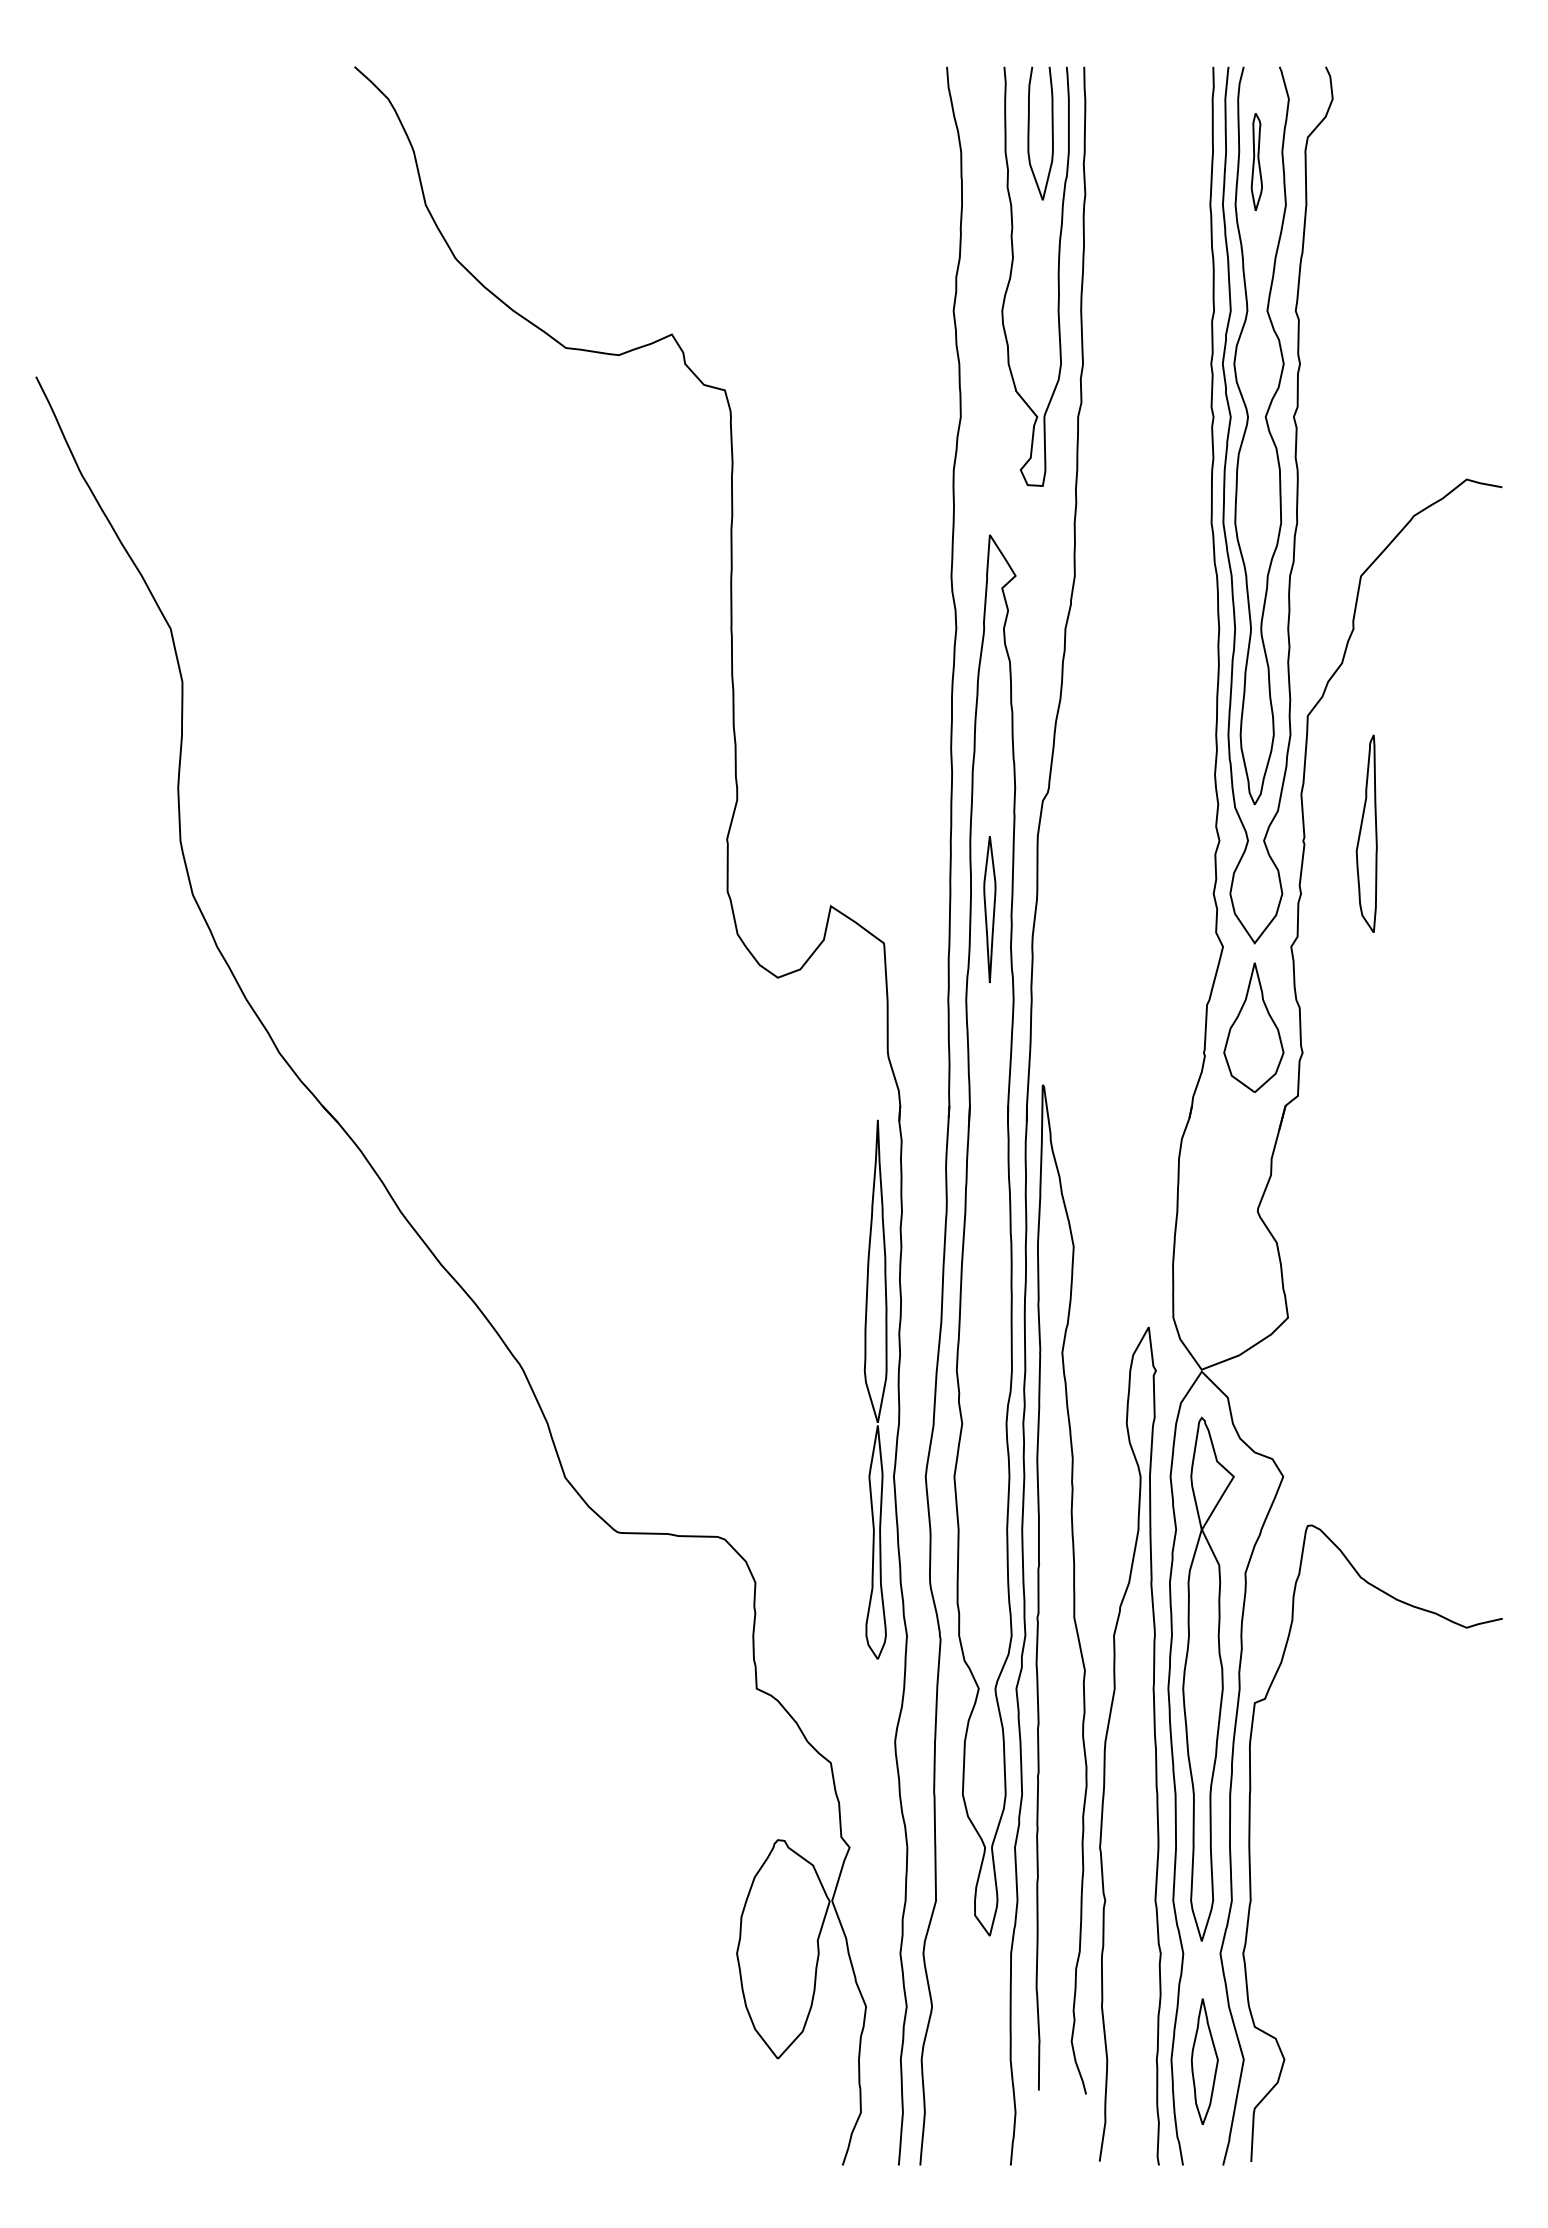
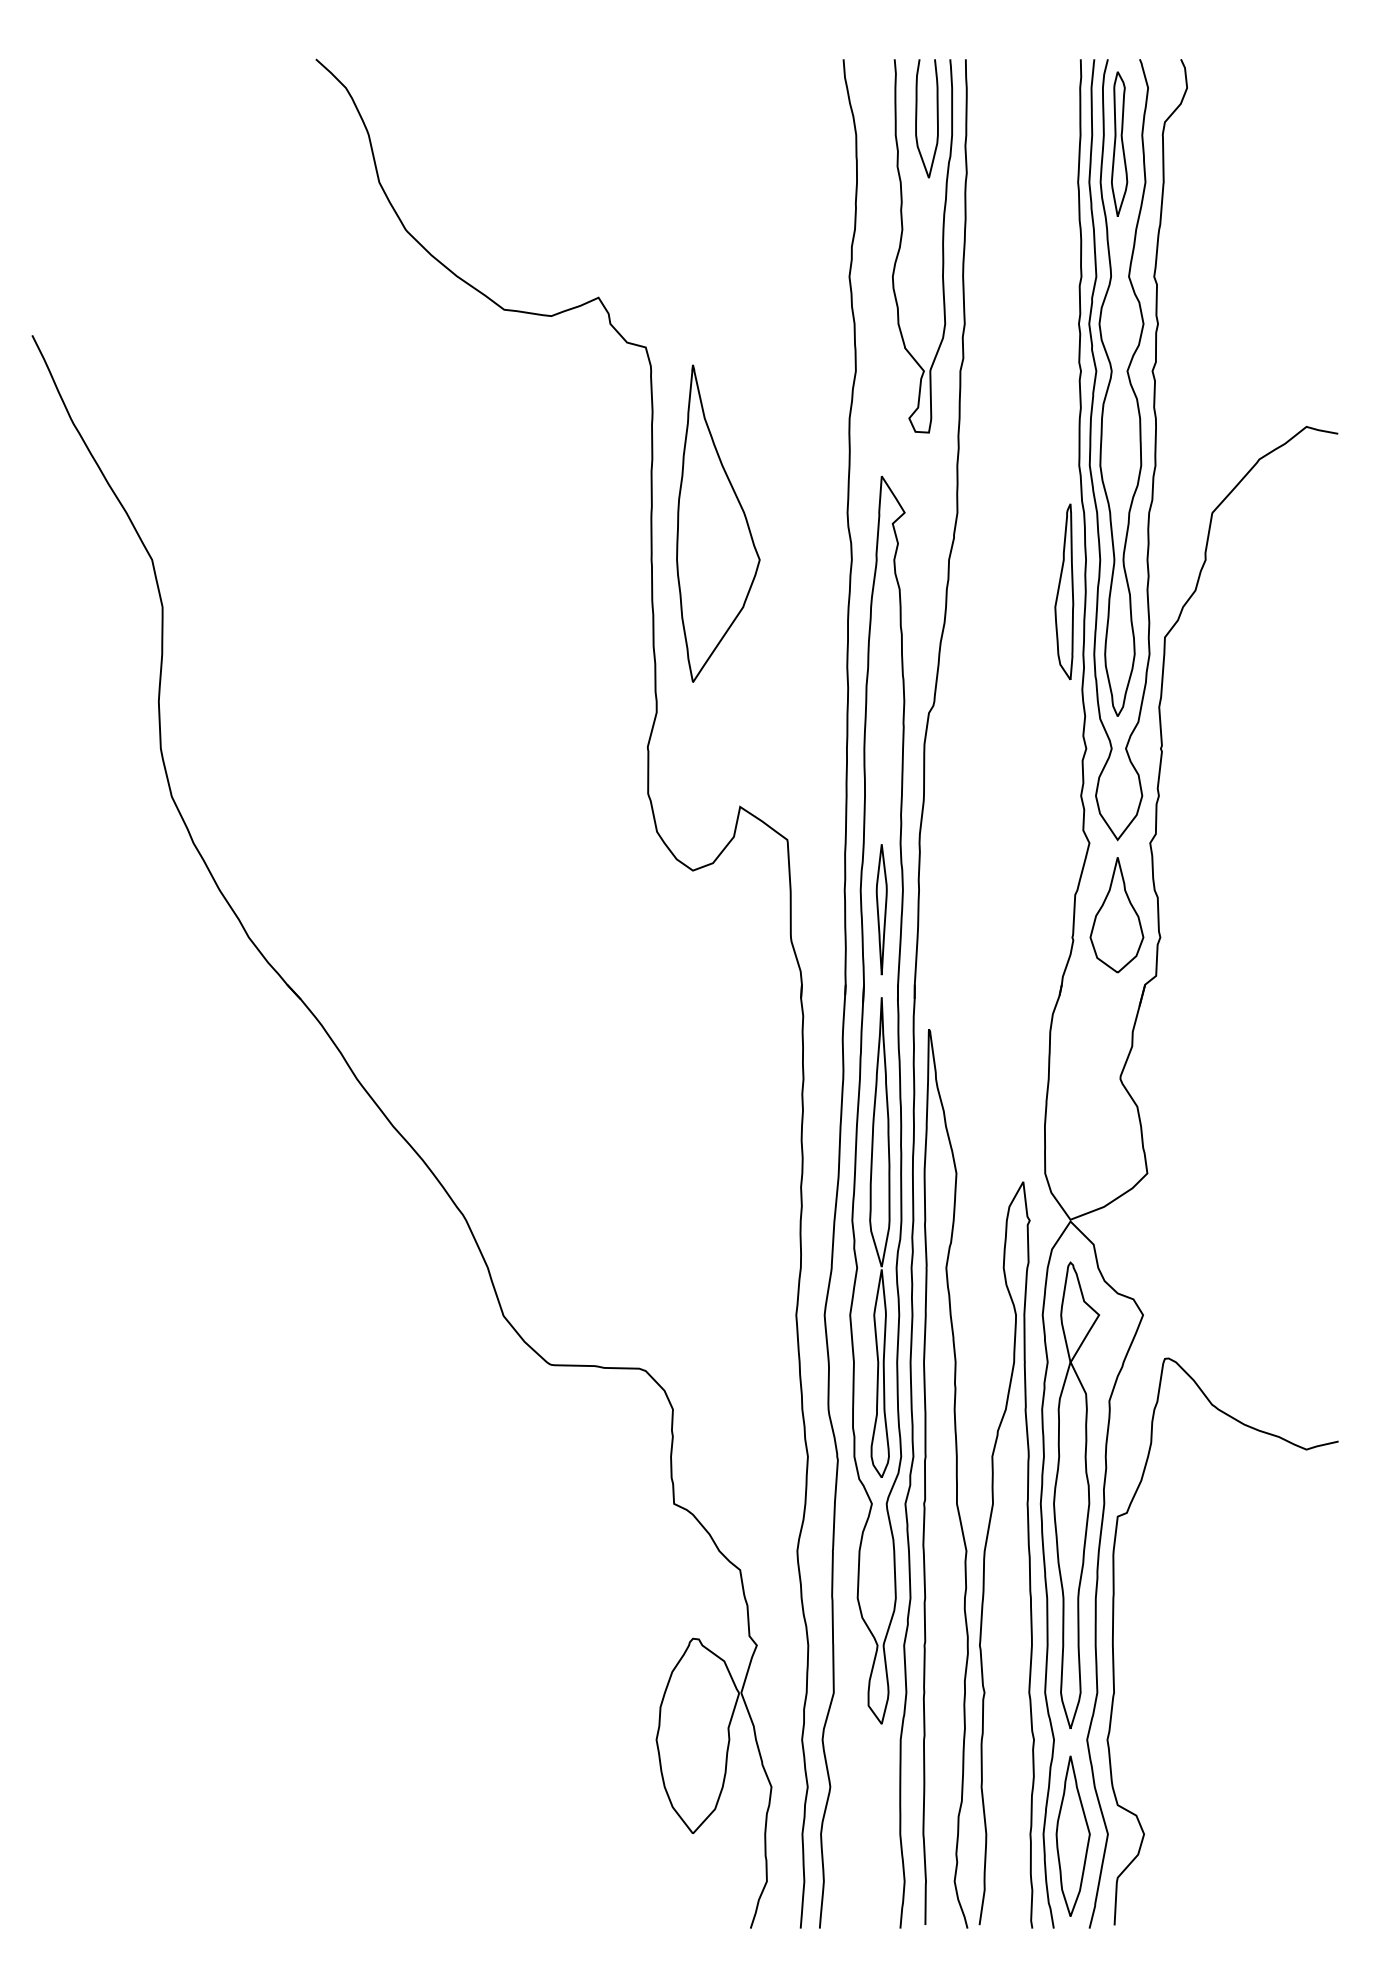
part: (1256, 161) -> (1119, 143), size x1.67
part: (806, 587) -> (718, 523), added
part: (1366, 833) -> (1064, 591), moved
part: (989, 909) -> (881, 909), moved
part: (875, 1389) -> (879, 1237), moved
curve: (1073, 1589) -> (956, 1478), moved
part: (1204, 2061) -> (1072, 1835), size x1.43

